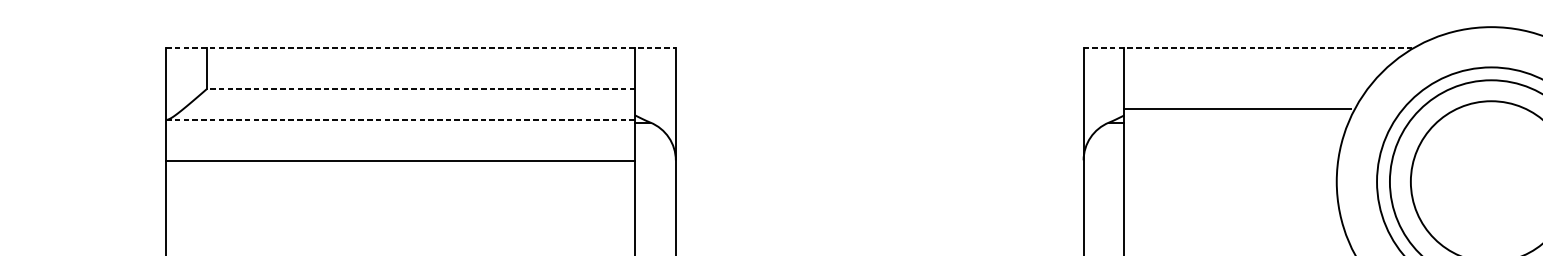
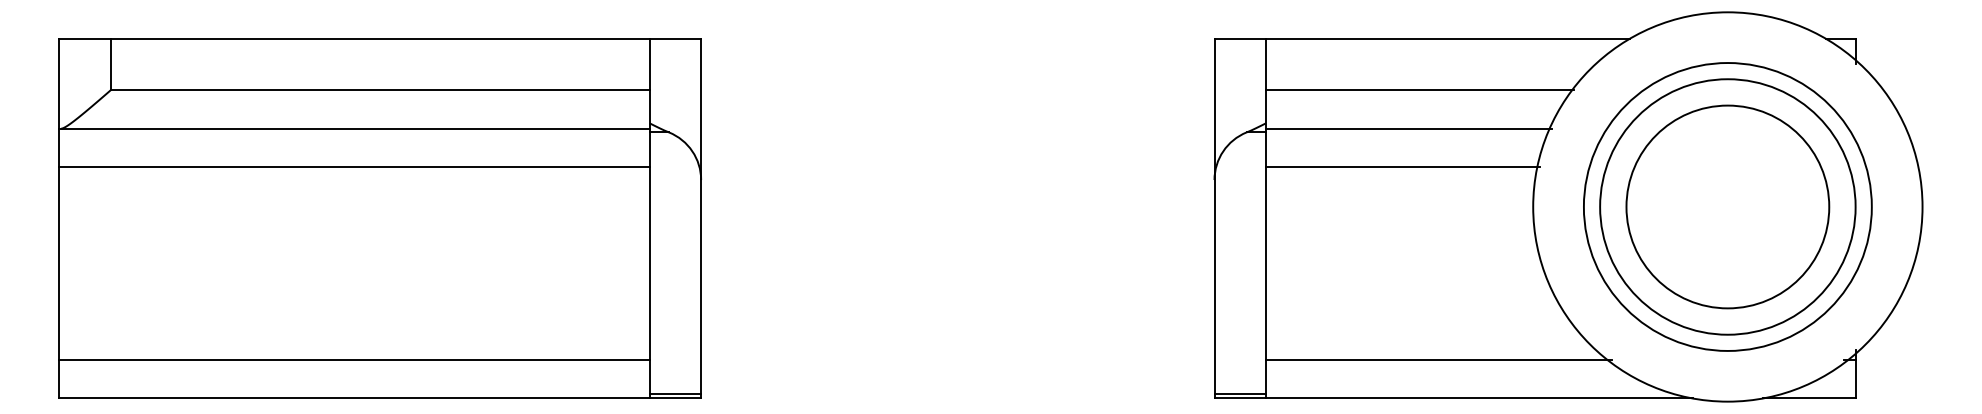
line: (421, 47) -> (380, 38), dashed -> solid
line: (1248, 47) -> (1422, 38), dashed -> solid
line: (421, 89) -> (380, 90), dashed -> solid
line: (1246, 89) -> (1419, 90), added
line: (1237, 109) -> (1408, 128), moved
line: (401, 119) -> (355, 128), dashed -> solid
line: (1232, 150) -> (1402, 167), added
line: (400, 161) -> (354, 167), moved

